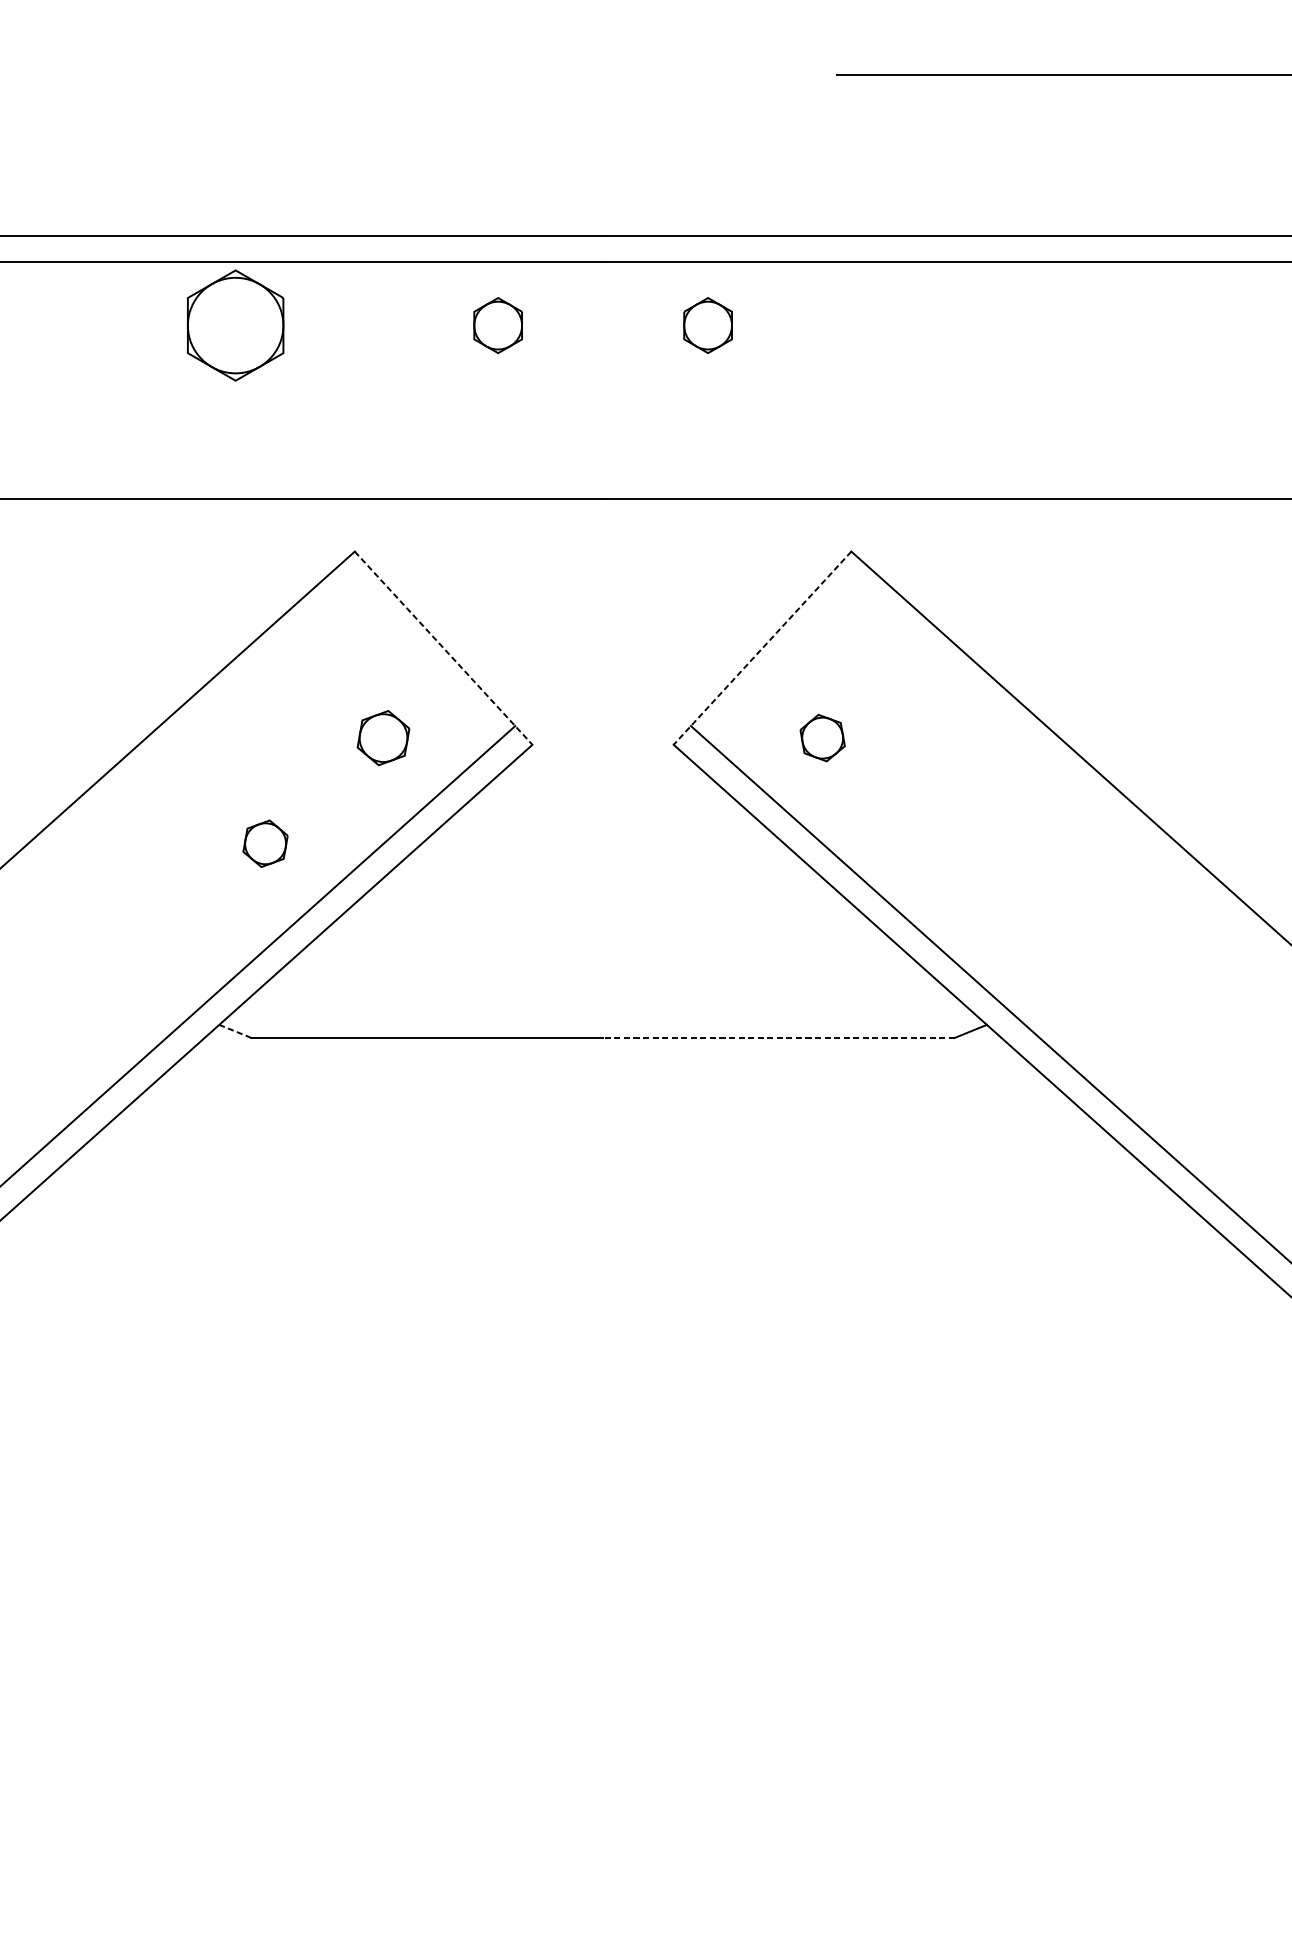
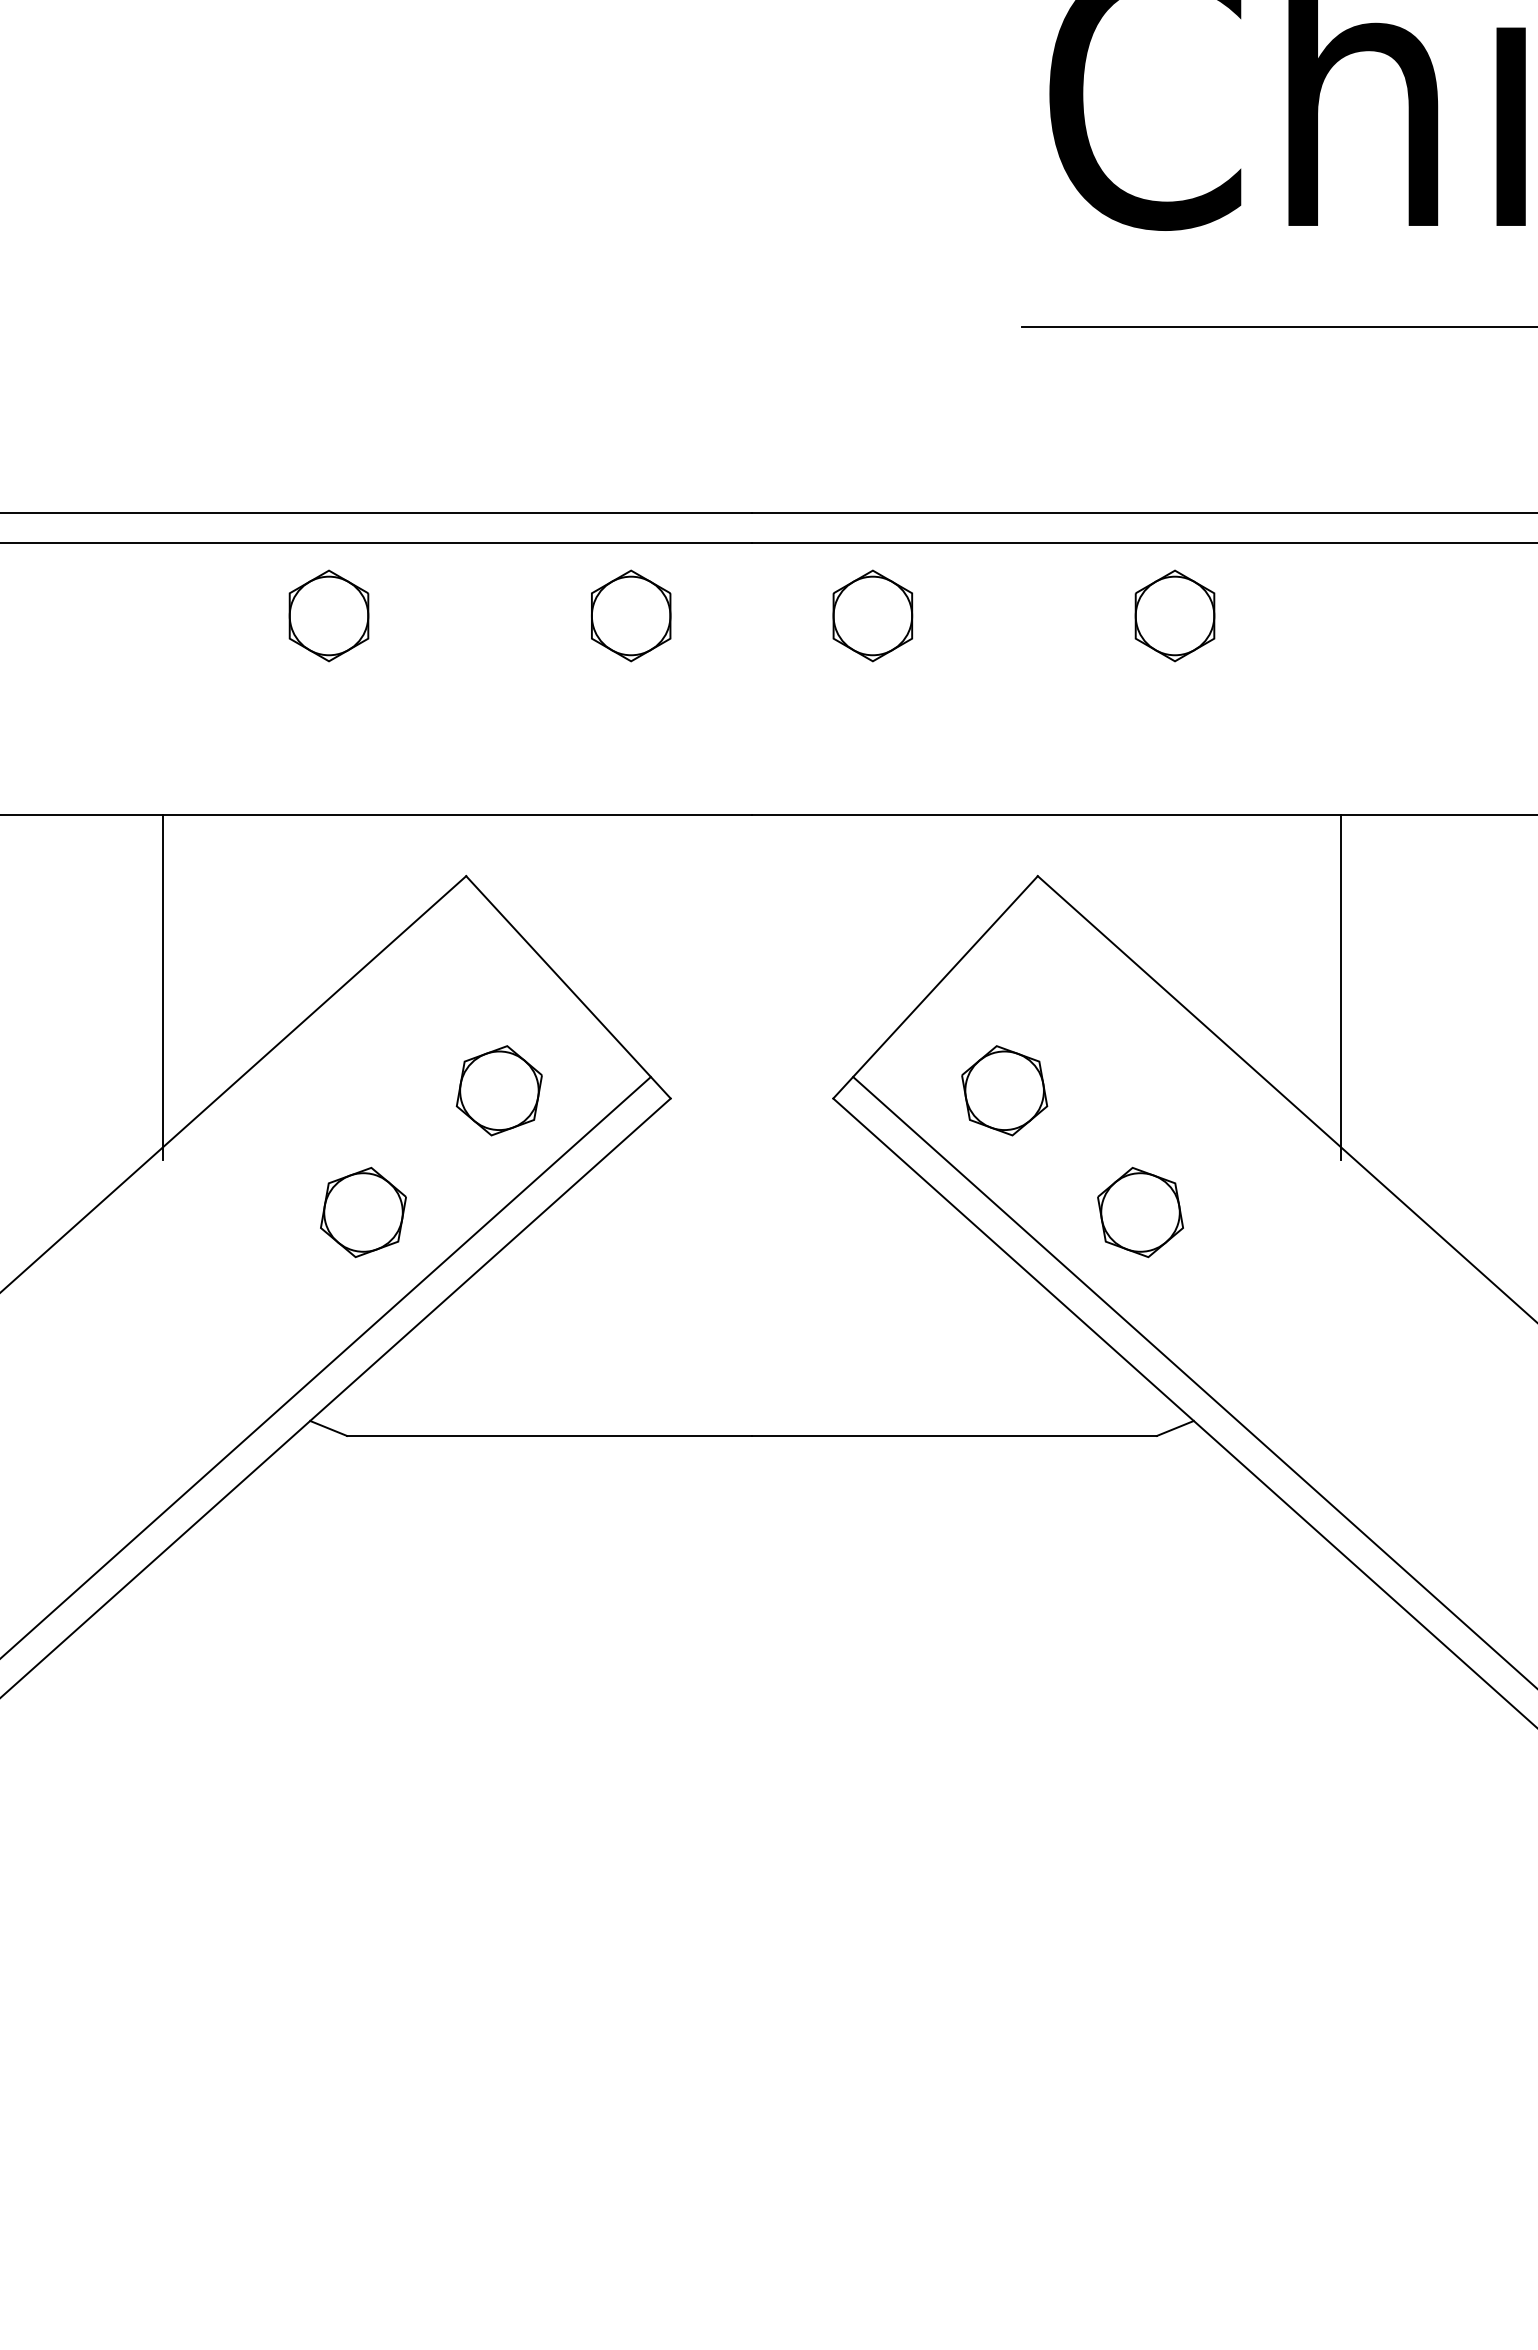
part: (235, 325) -> (328, 615), size x0.71
part: (498, 325) -> (631, 615), size x1.43
part: (707, 325) -> (872, 615), size x1.43
part: (970, 325) -> (1174, 615), added
line: (90, 648) -> (162, 987), added
line: (443, 648) -> (568, 987), dashed -> solid
line: (762, 648) -> (935, 987), dashed -> solid
line: (1115, 648) -> (1341, 987), added
part: (382, 737) -> (498, 1090), size x1.43
part: (822, 737) -> (1004, 1090), size x1.67
part: (265, 843) -> (363, 1212), size x1.67
part: (940, 843) -> (1140, 1212), added
line: (235, 1031) -> (328, 1428), dashed -> solid
line: (778, 1037) -> (953, 1435), dashed -> solid

